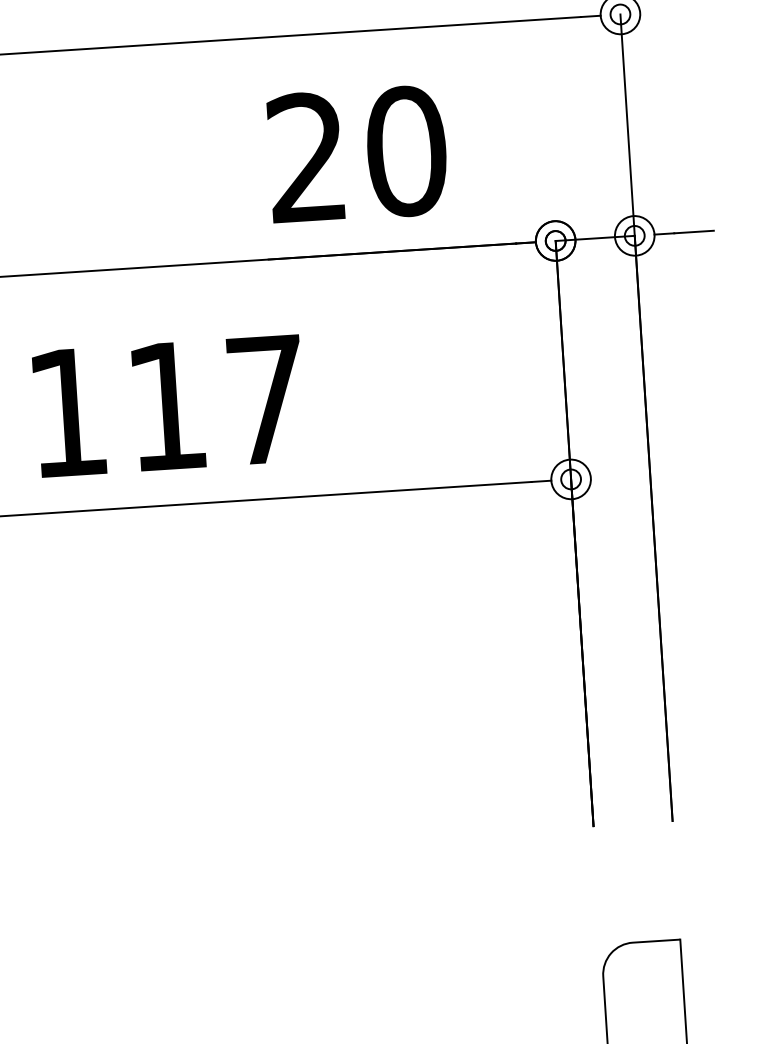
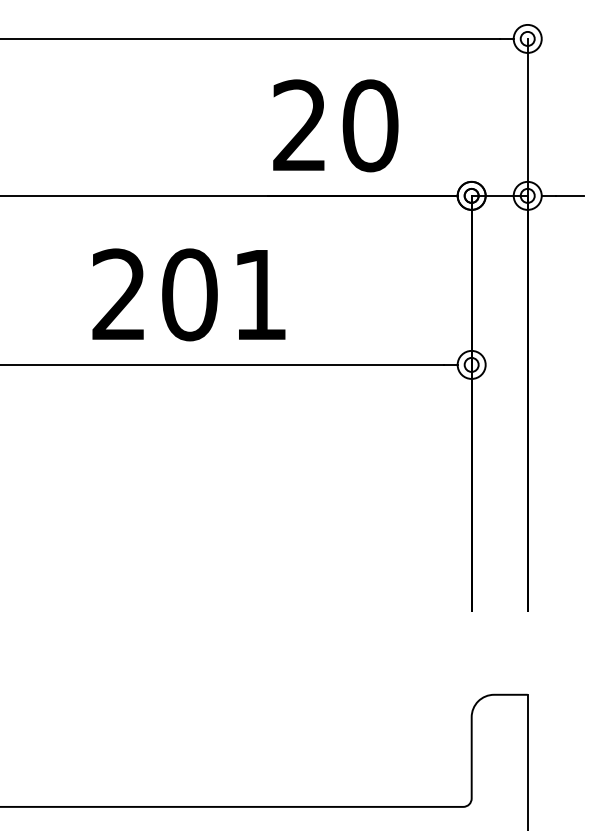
text: (166, 405) -> (189, 294), 117 -> 201

